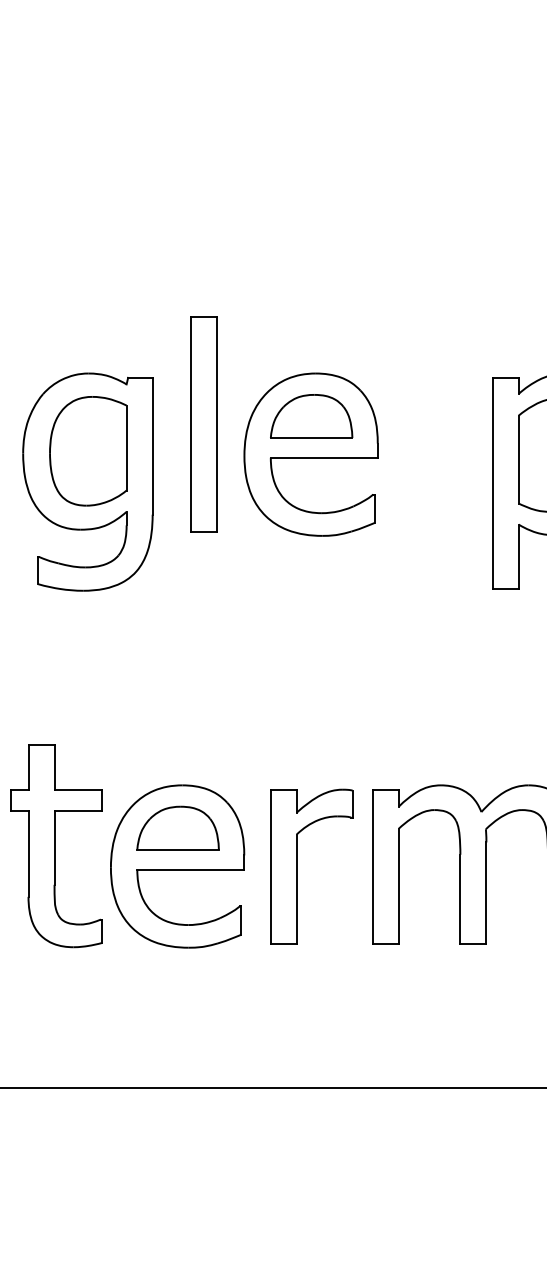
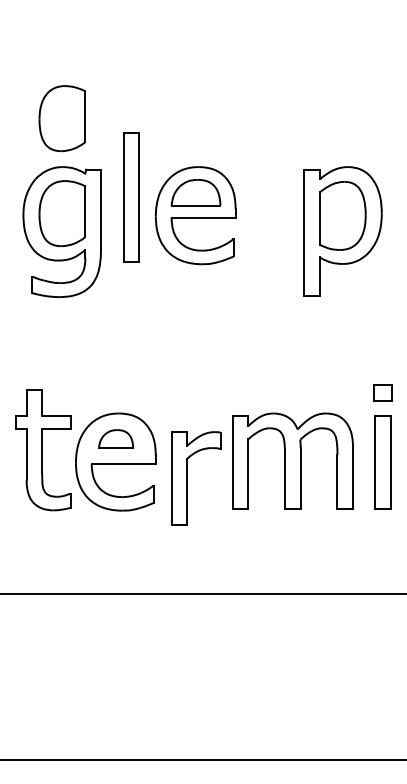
part: (86, 292) -> (61, 118), added
part: (177, 827) -> (115, 438), size x0.7
part: (297, 867) -> (187, 478), moved

